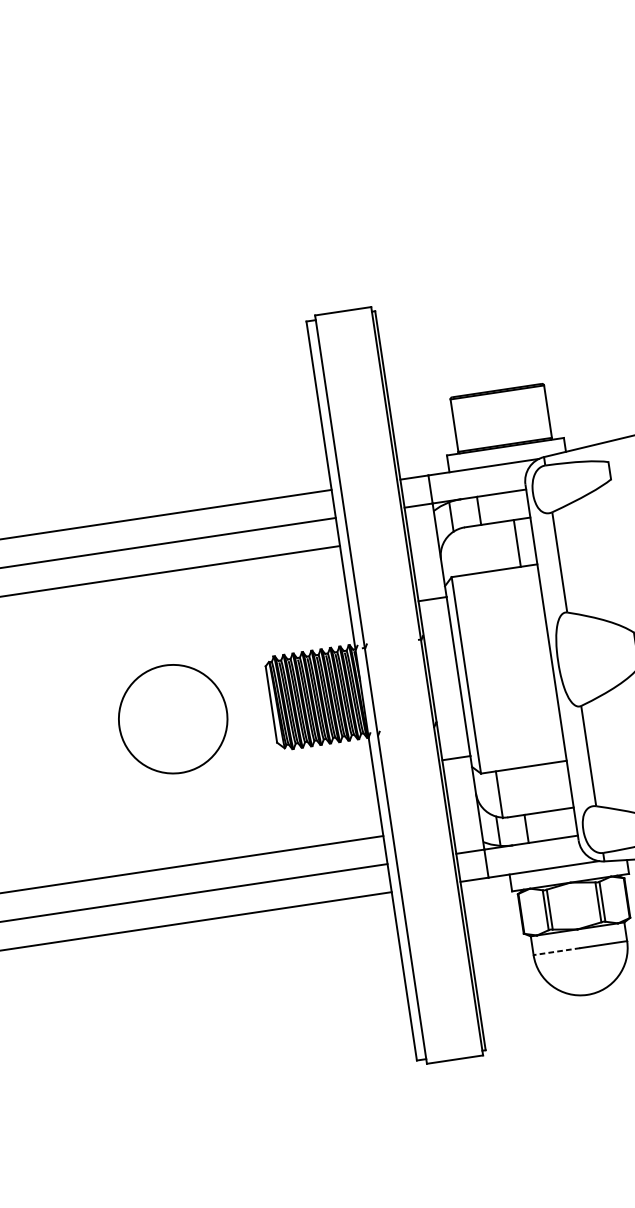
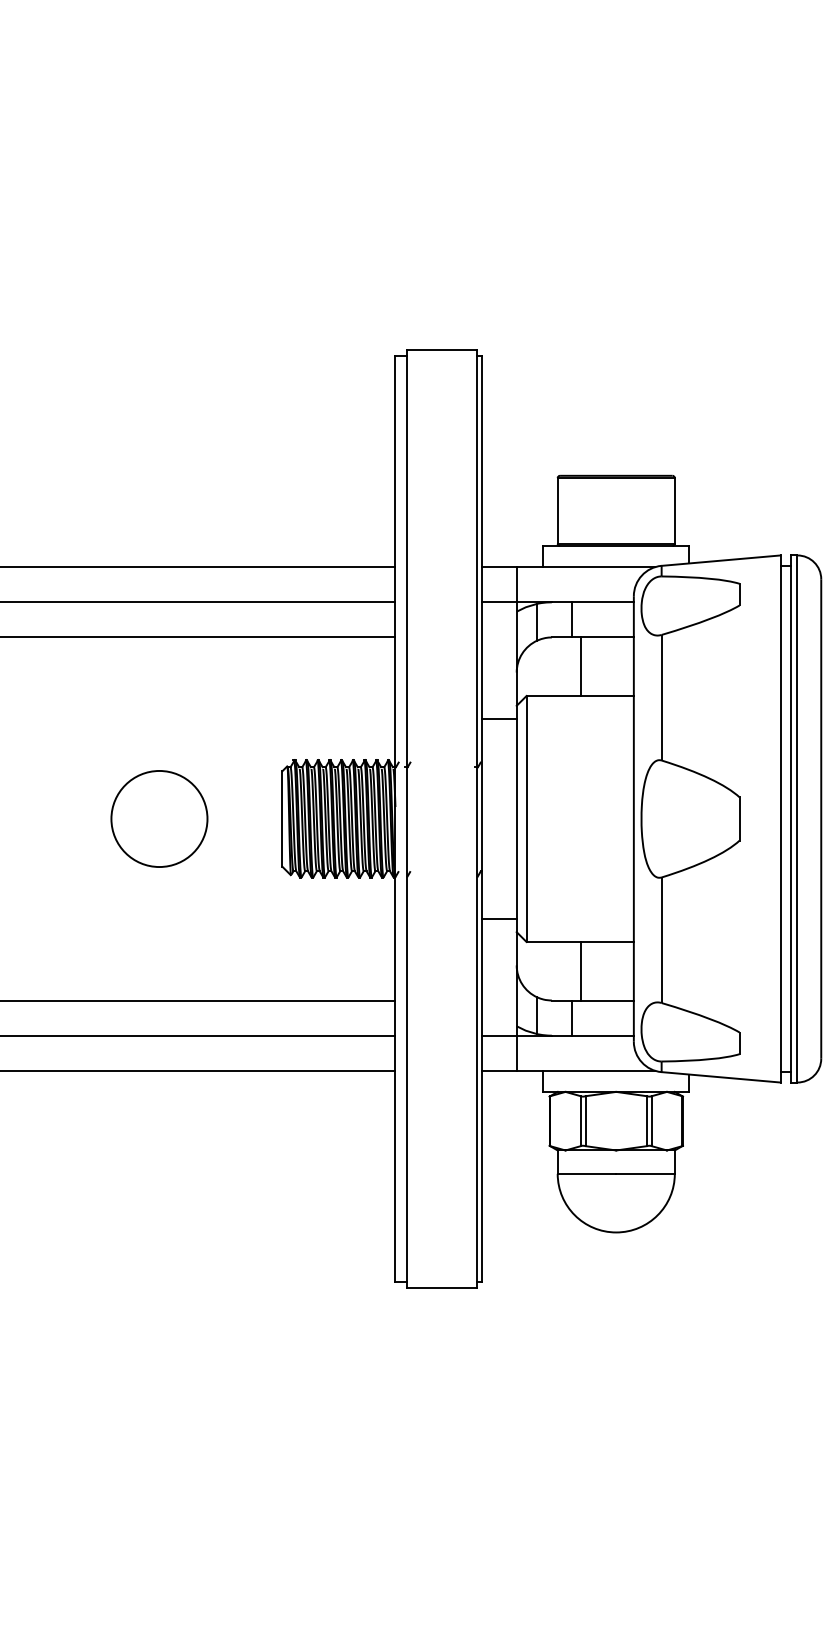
line: (517, 543) -> (581, 666), moved
circle: (173, 718) -> (159, 818), size x0.71
line: (499, 794) -> (581, 970), moved
line: (556, 951) -> (586, 1173), dashed -> solid

